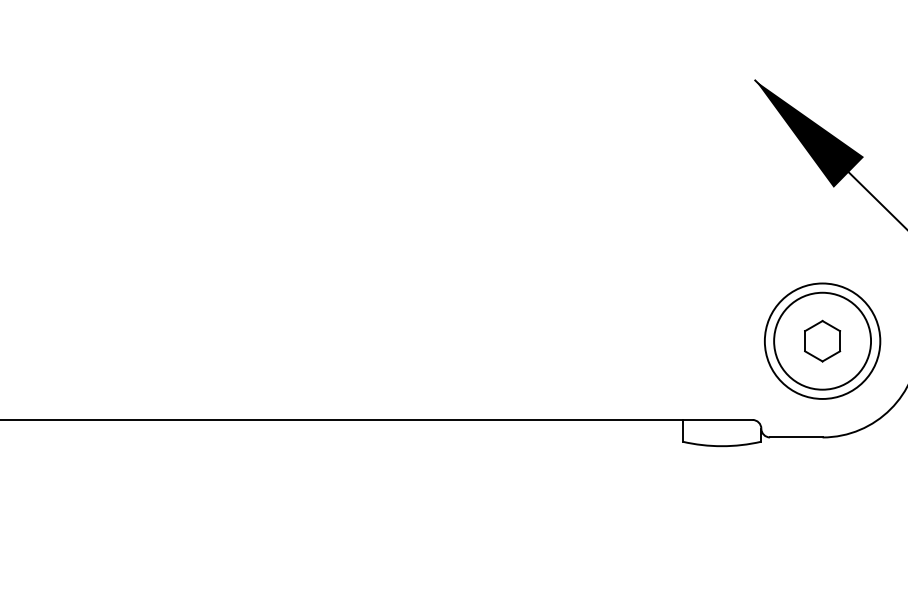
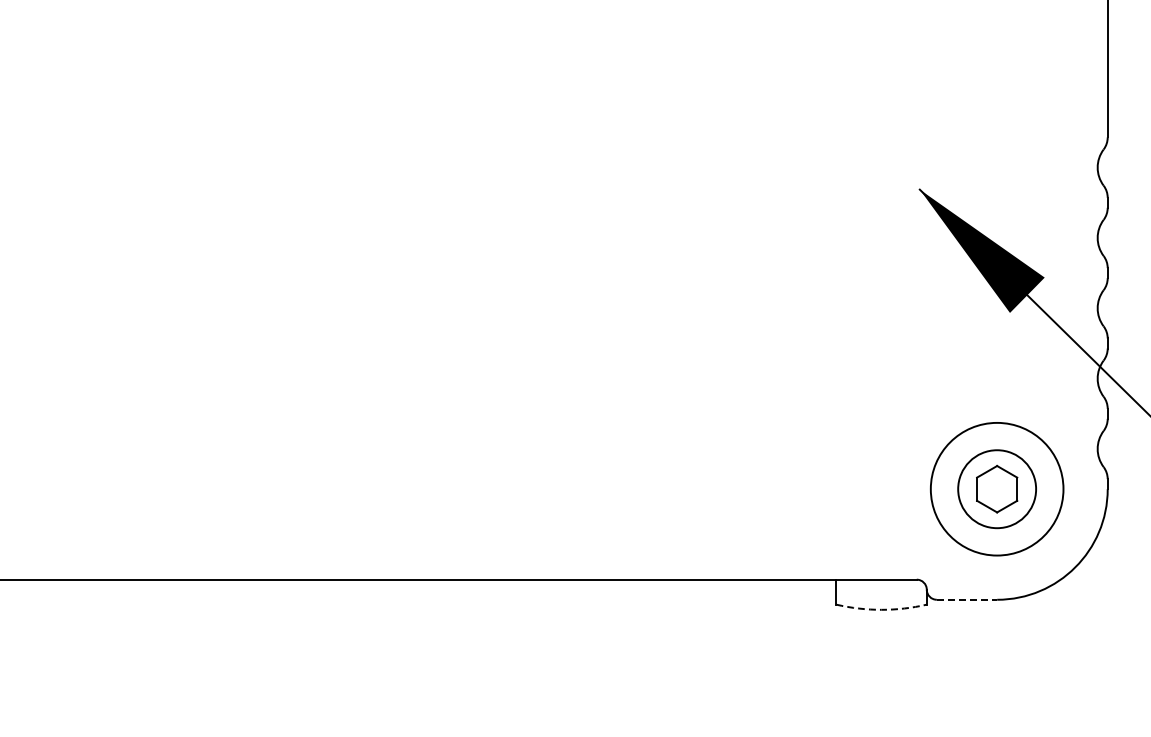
circle: (822, 340) -> (996, 488), size x0.7
line: (796, 437) -> (967, 599), solid -> dashed
arc: (721, 445) -> (881, 609), solid -> dashed

